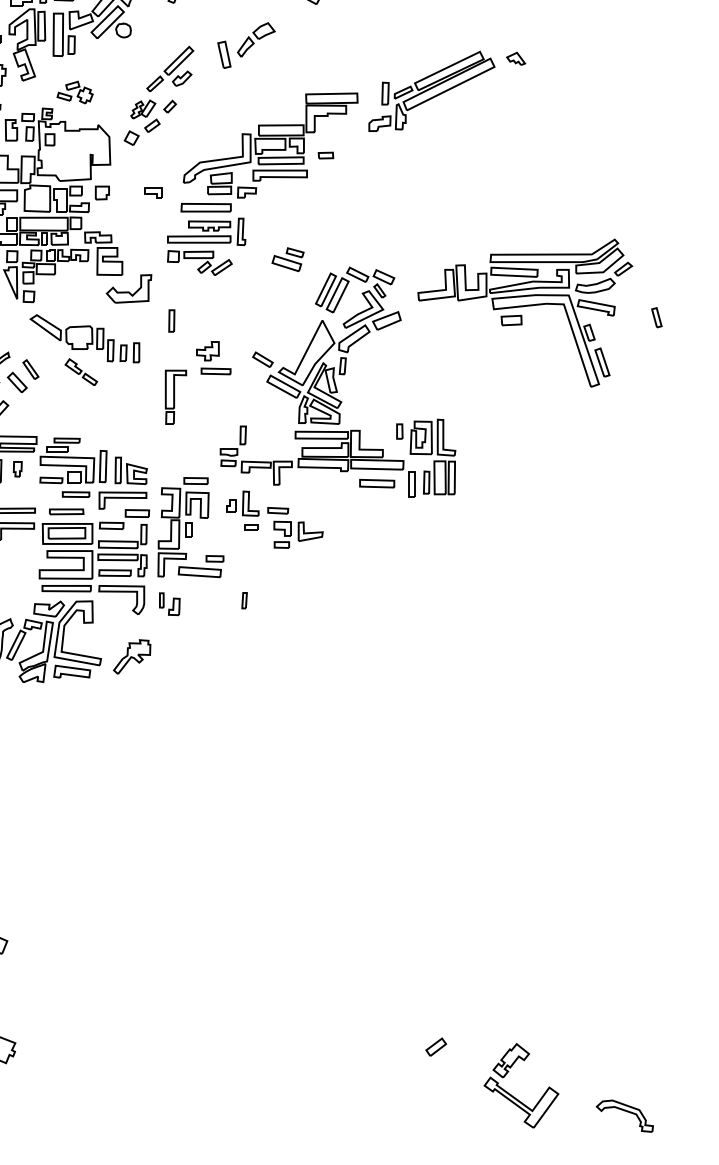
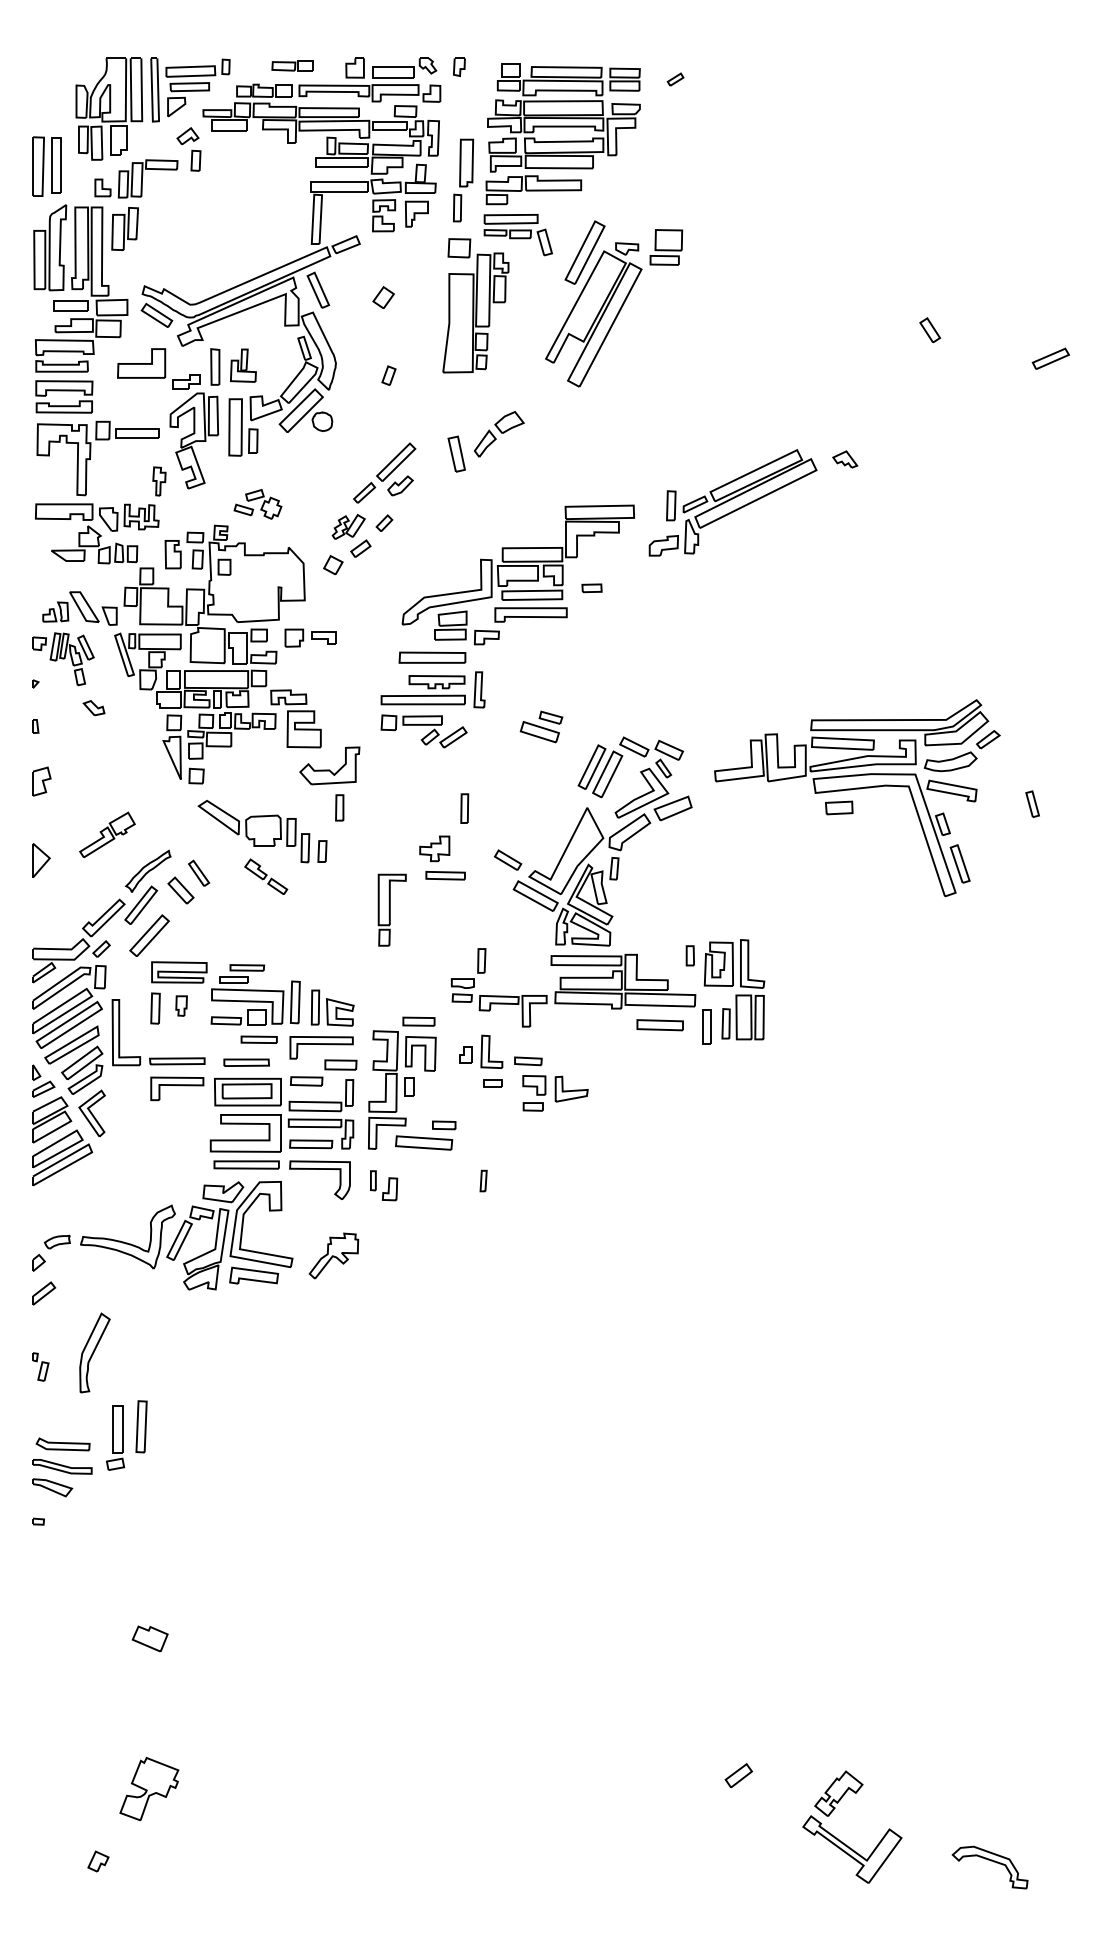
part: (152, 192) -> (323, 637), moved
part: (171, 320) -> (464, 808), moved
part: (136, 352) -> (339, 807), moved

